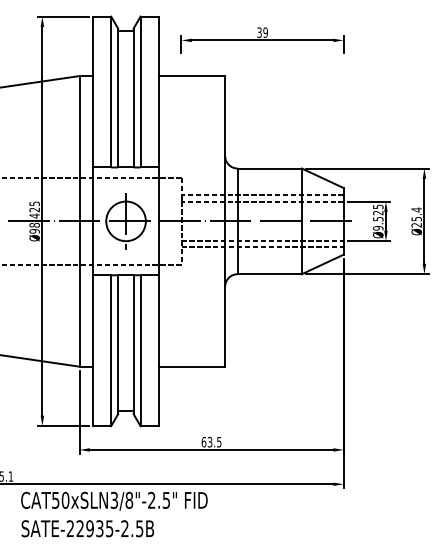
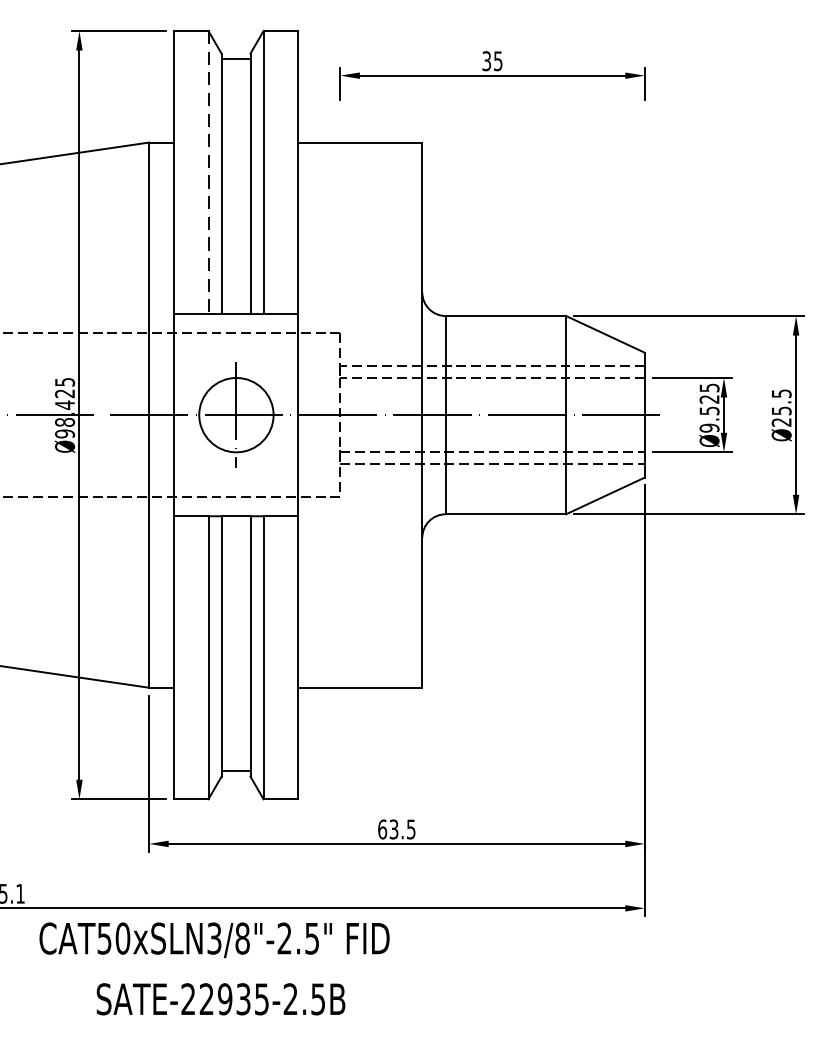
text: (265, 32) -> (497, 60), 39 -> 35
line: (111, 92) -> (209, 173), solid -> dashed
text: (416, 209) -> (781, 392), Ø25.4 -> Ø25.5
text: (87, 528) -> (220, 998), moved

